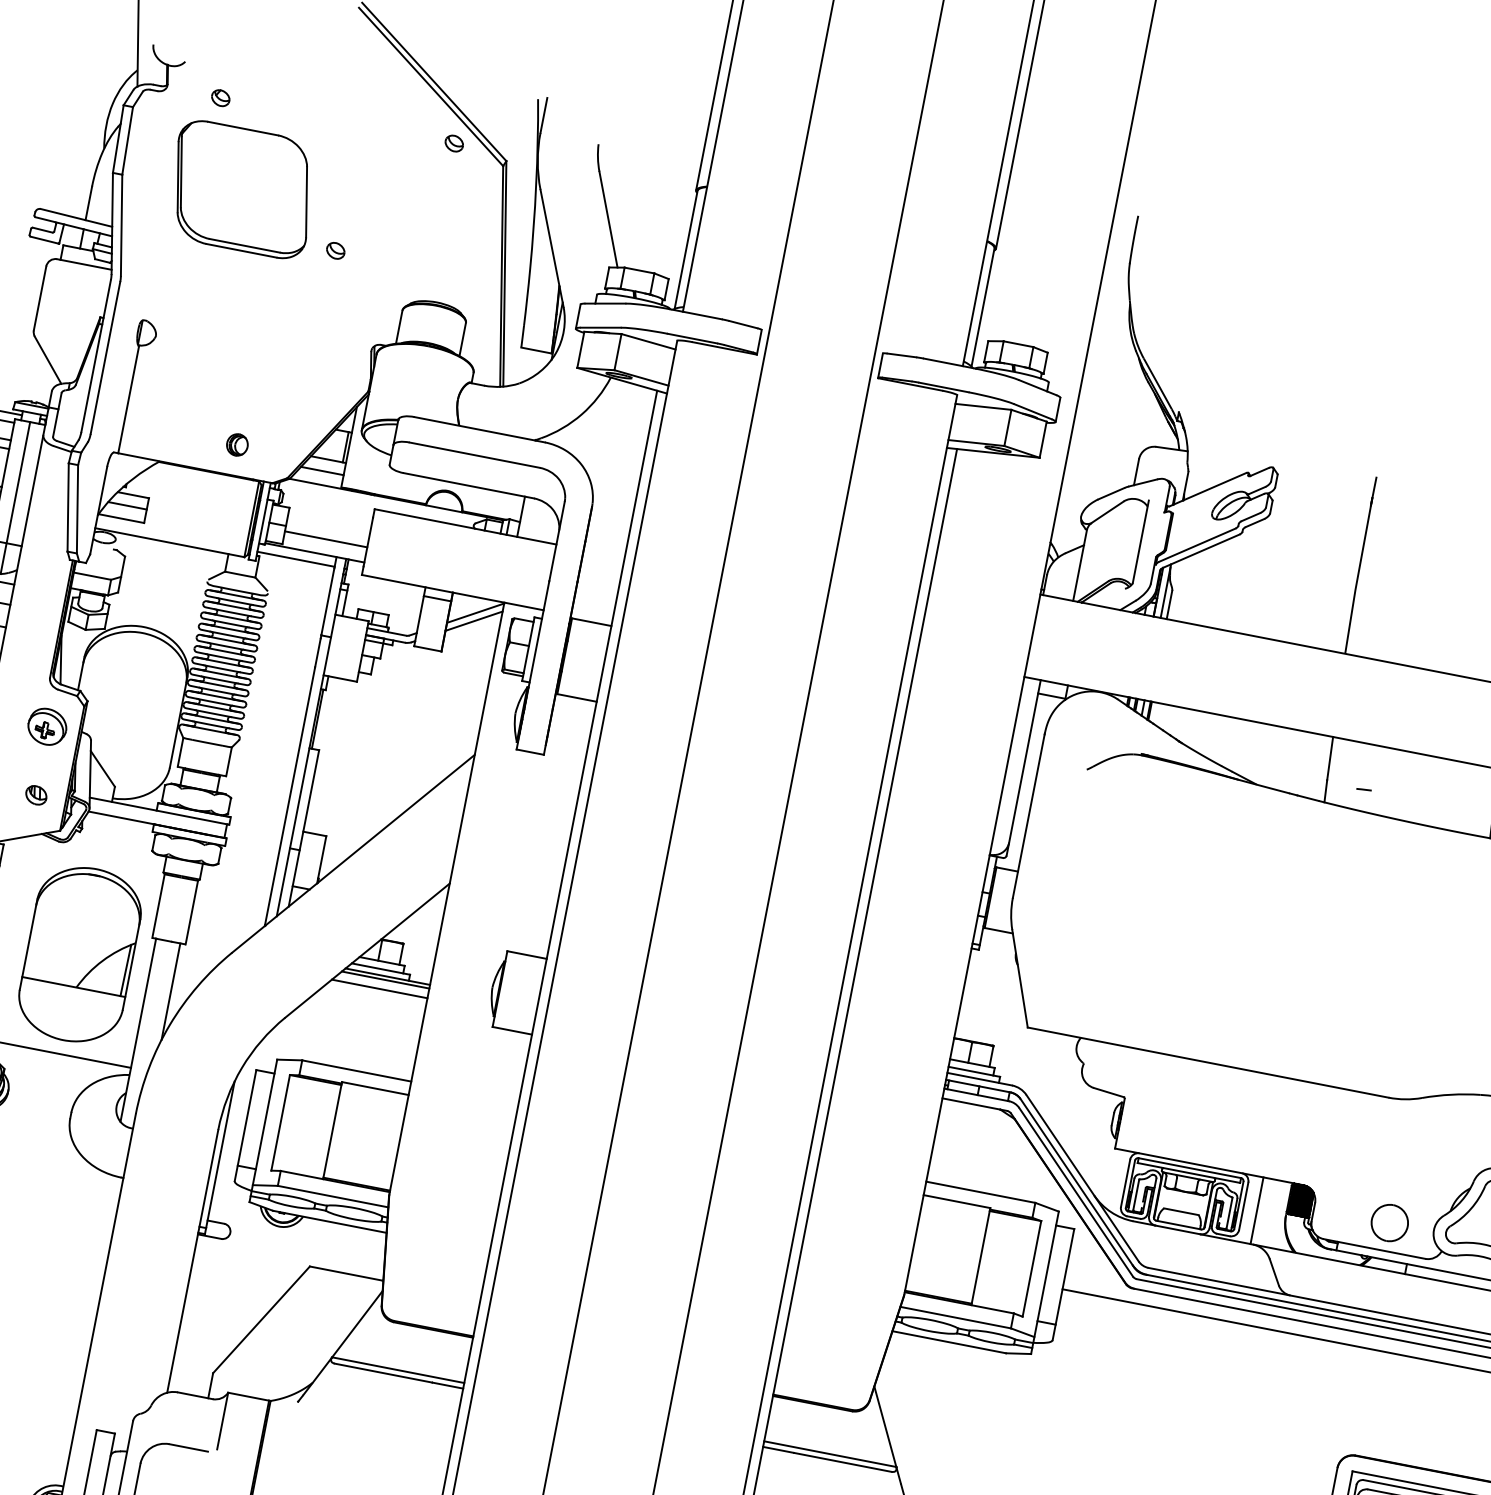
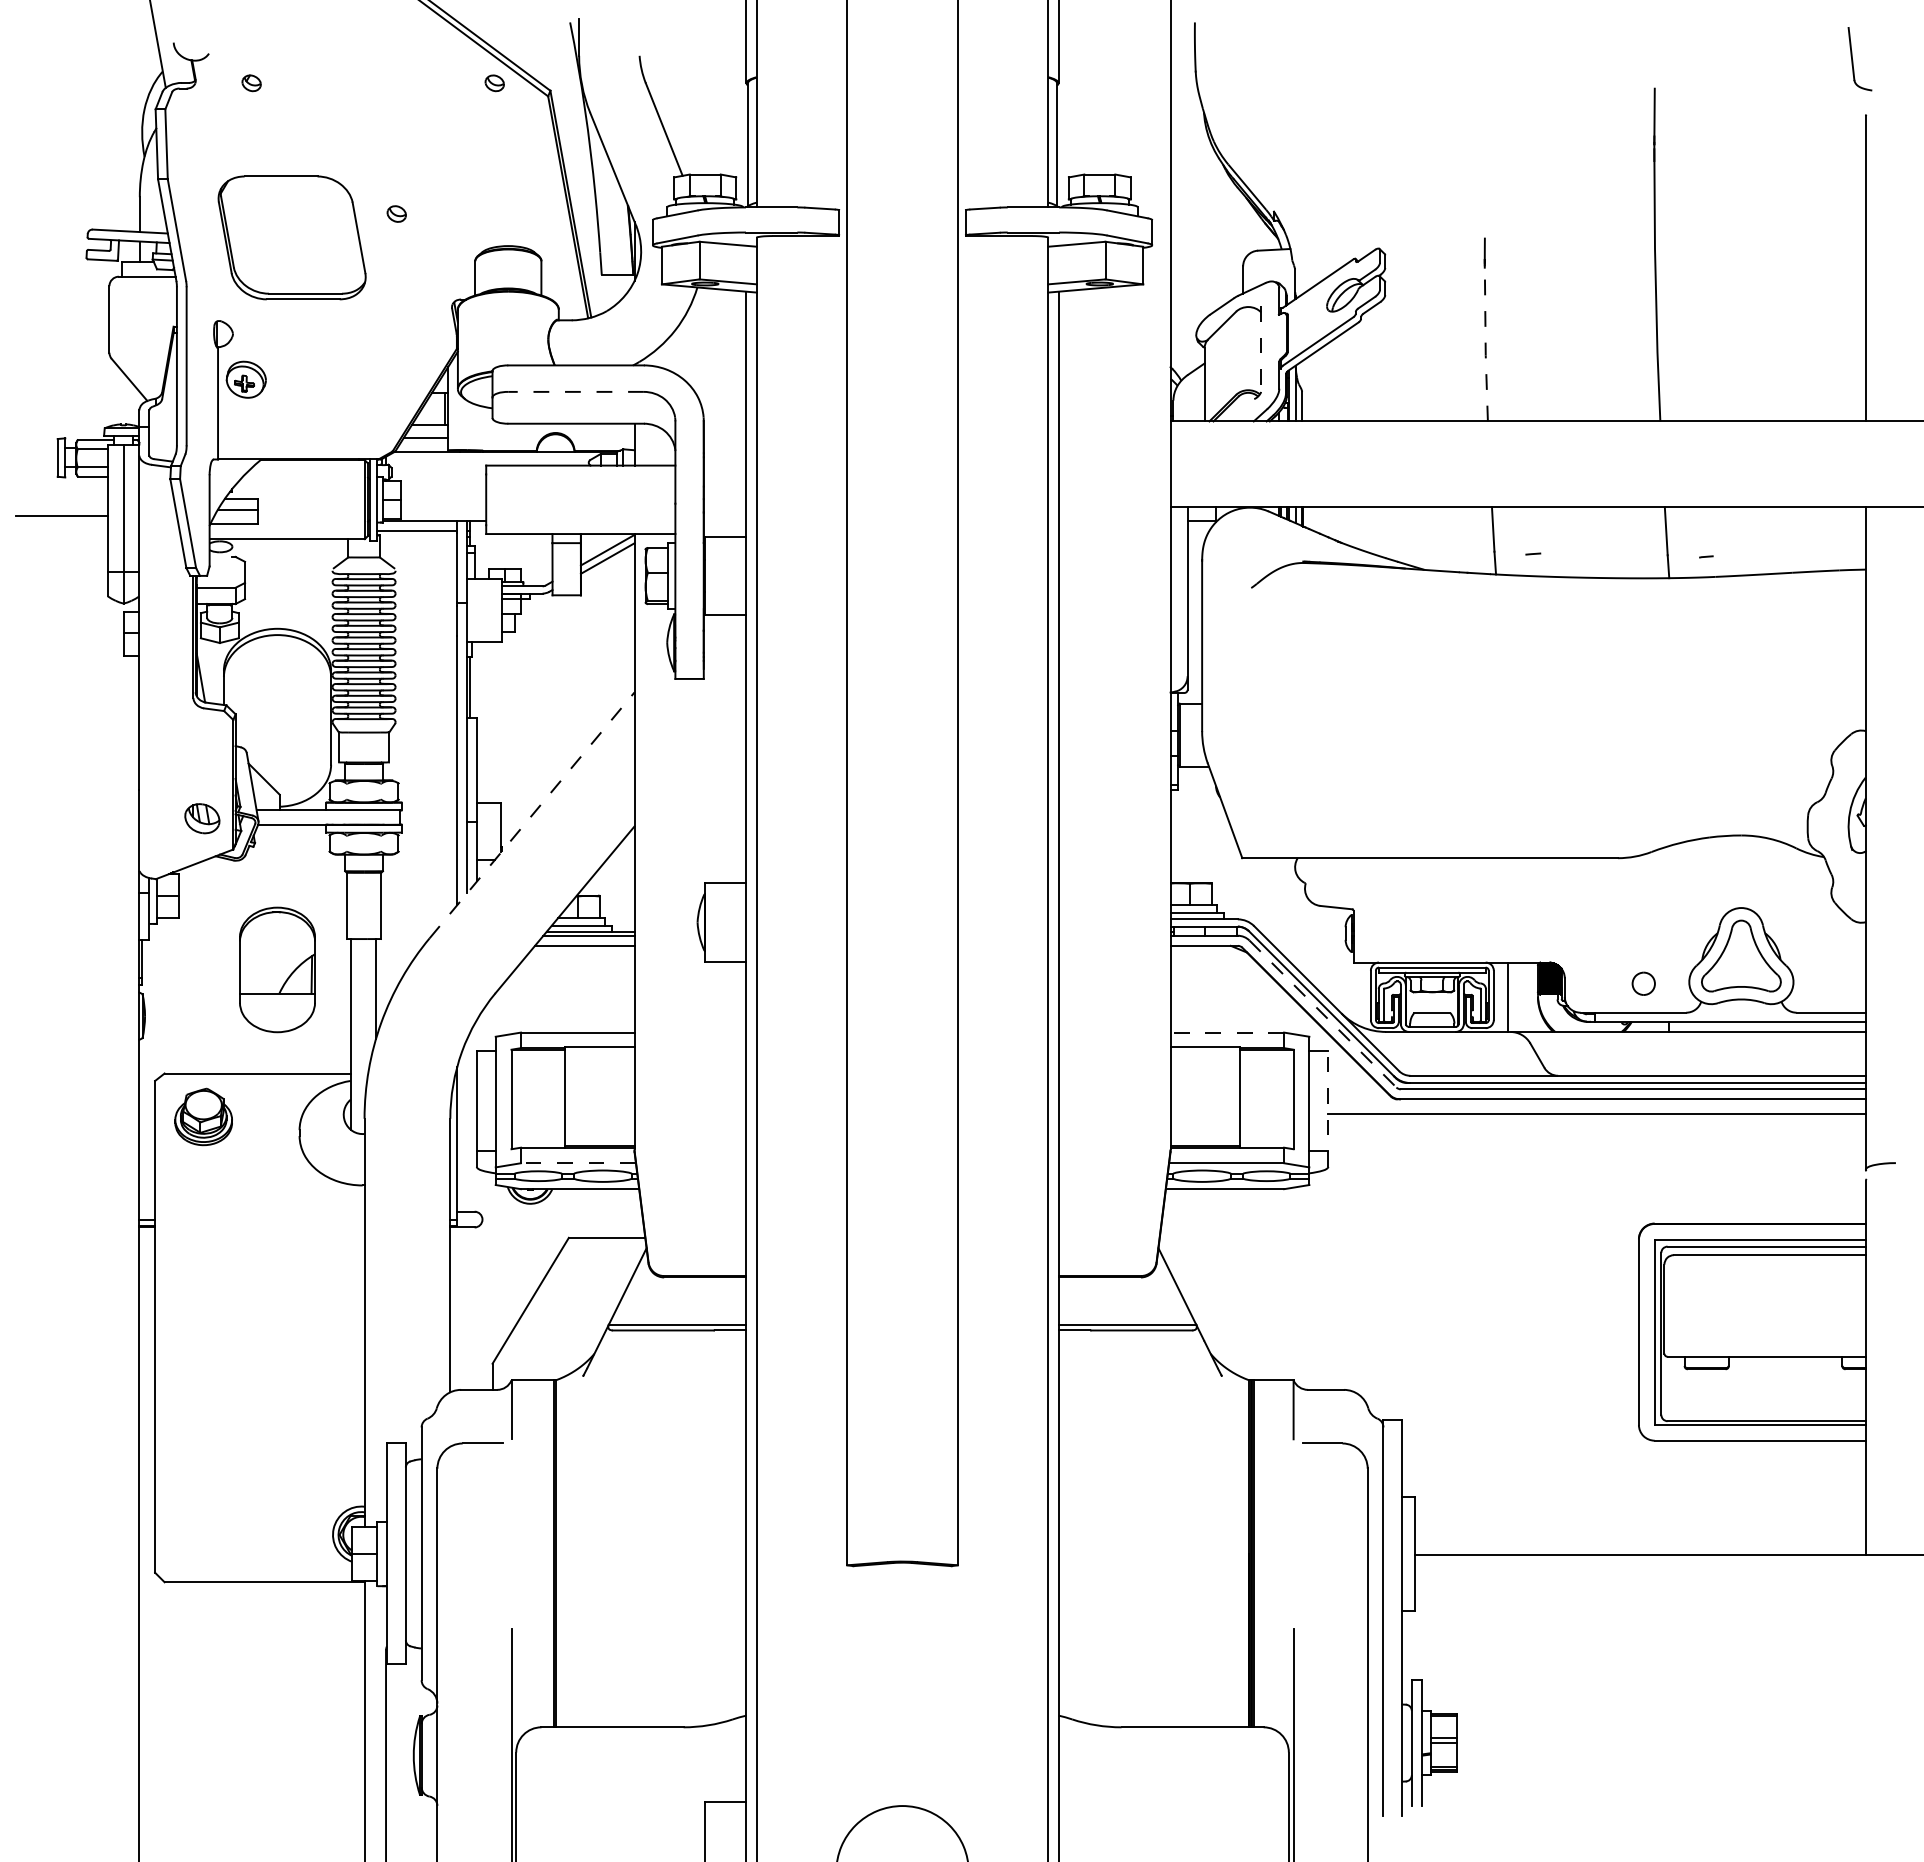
part: (241, 189) -> (291, 237), moved
part: (237, 444) -> (335, 427), removed
line: (475, 454) -> (576, 391), solid -> dashed
line: (326, 539) -> (443, 505), removed
line: (1141, 541) -> (1261, 348), solid -> dashed
line: (1358, 575) -> (1485, 340), solid -> dashed
part: (46, 726) -> (245, 379), moved
part: (36, 795) -> (202, 818), size x1.6
line: (353, 853) -> (532, 815), solid -> dashed
part: (80, 954) -> (277, 969), size x0.7
line: (980, 1192) -> (1227, 1032), solid -> dashed
line: (1075, 1192) -> (1322, 1014), solid -> dashed
line: (332, 1196) -> (577, 1163), solid -> dashed
part: (1389, 1222) -> (1643, 983), size x0.6
line: (1063, 1285) -> (1328, 1109), solid -> dashed

